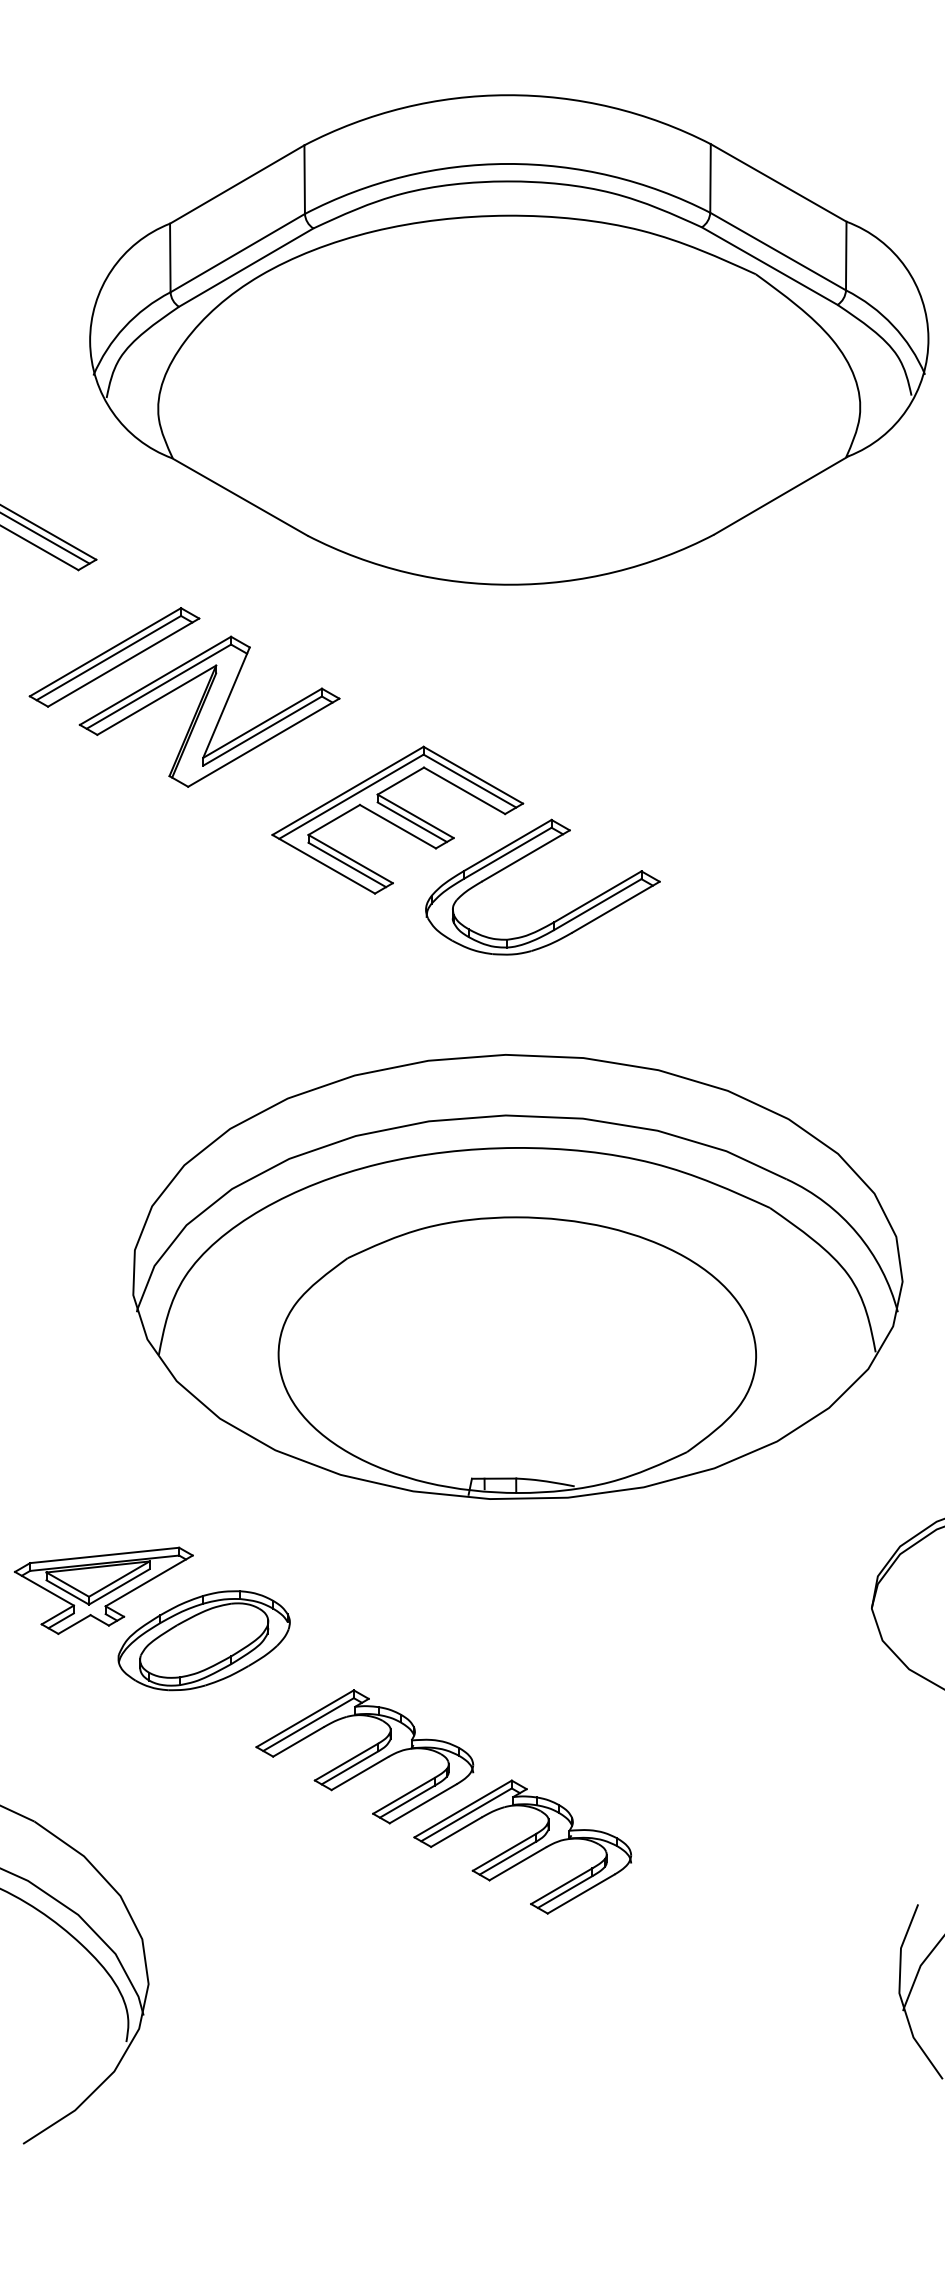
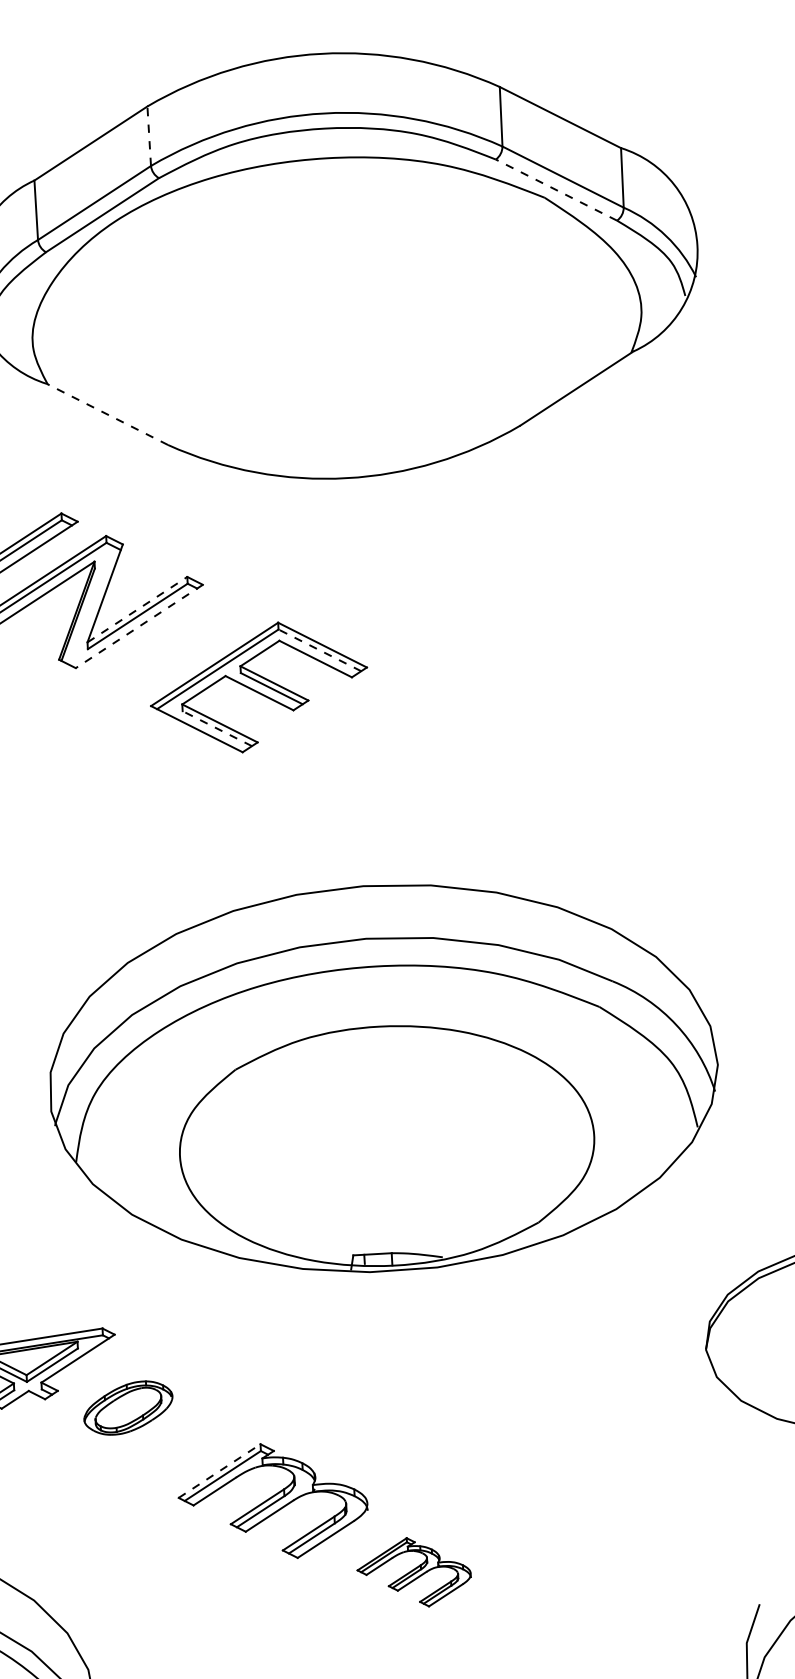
line: (304, 179) -> (149, 136), solid -> dashed
line: (769, 265) -> (556, 189), solid -> dashed
line: (239, 496) -> (107, 414), solid -> dashed
line: (262, 723) -> (137, 609), solid -> dashed
line: (263, 742) -> (139, 626), solid -> dashed
line: (469, 780) -> (319, 649), solid -> dashed
part: (527, 856) -> (373, 713), removed
line: (347, 864) -> (217, 728), solid -> dashed
part: (203, 1640) -> (127, 1407), size x0.6
line: (305, 1718) -> (219, 1470), solid -> dashed
part: (522, 1846) -> (413, 1572), size x0.6

